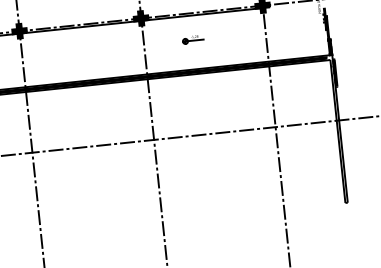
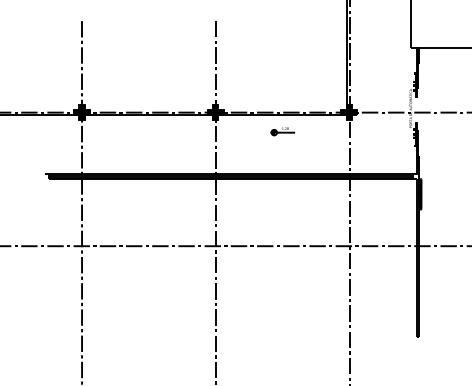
part: (192, 39) -> (282, 131), moved

